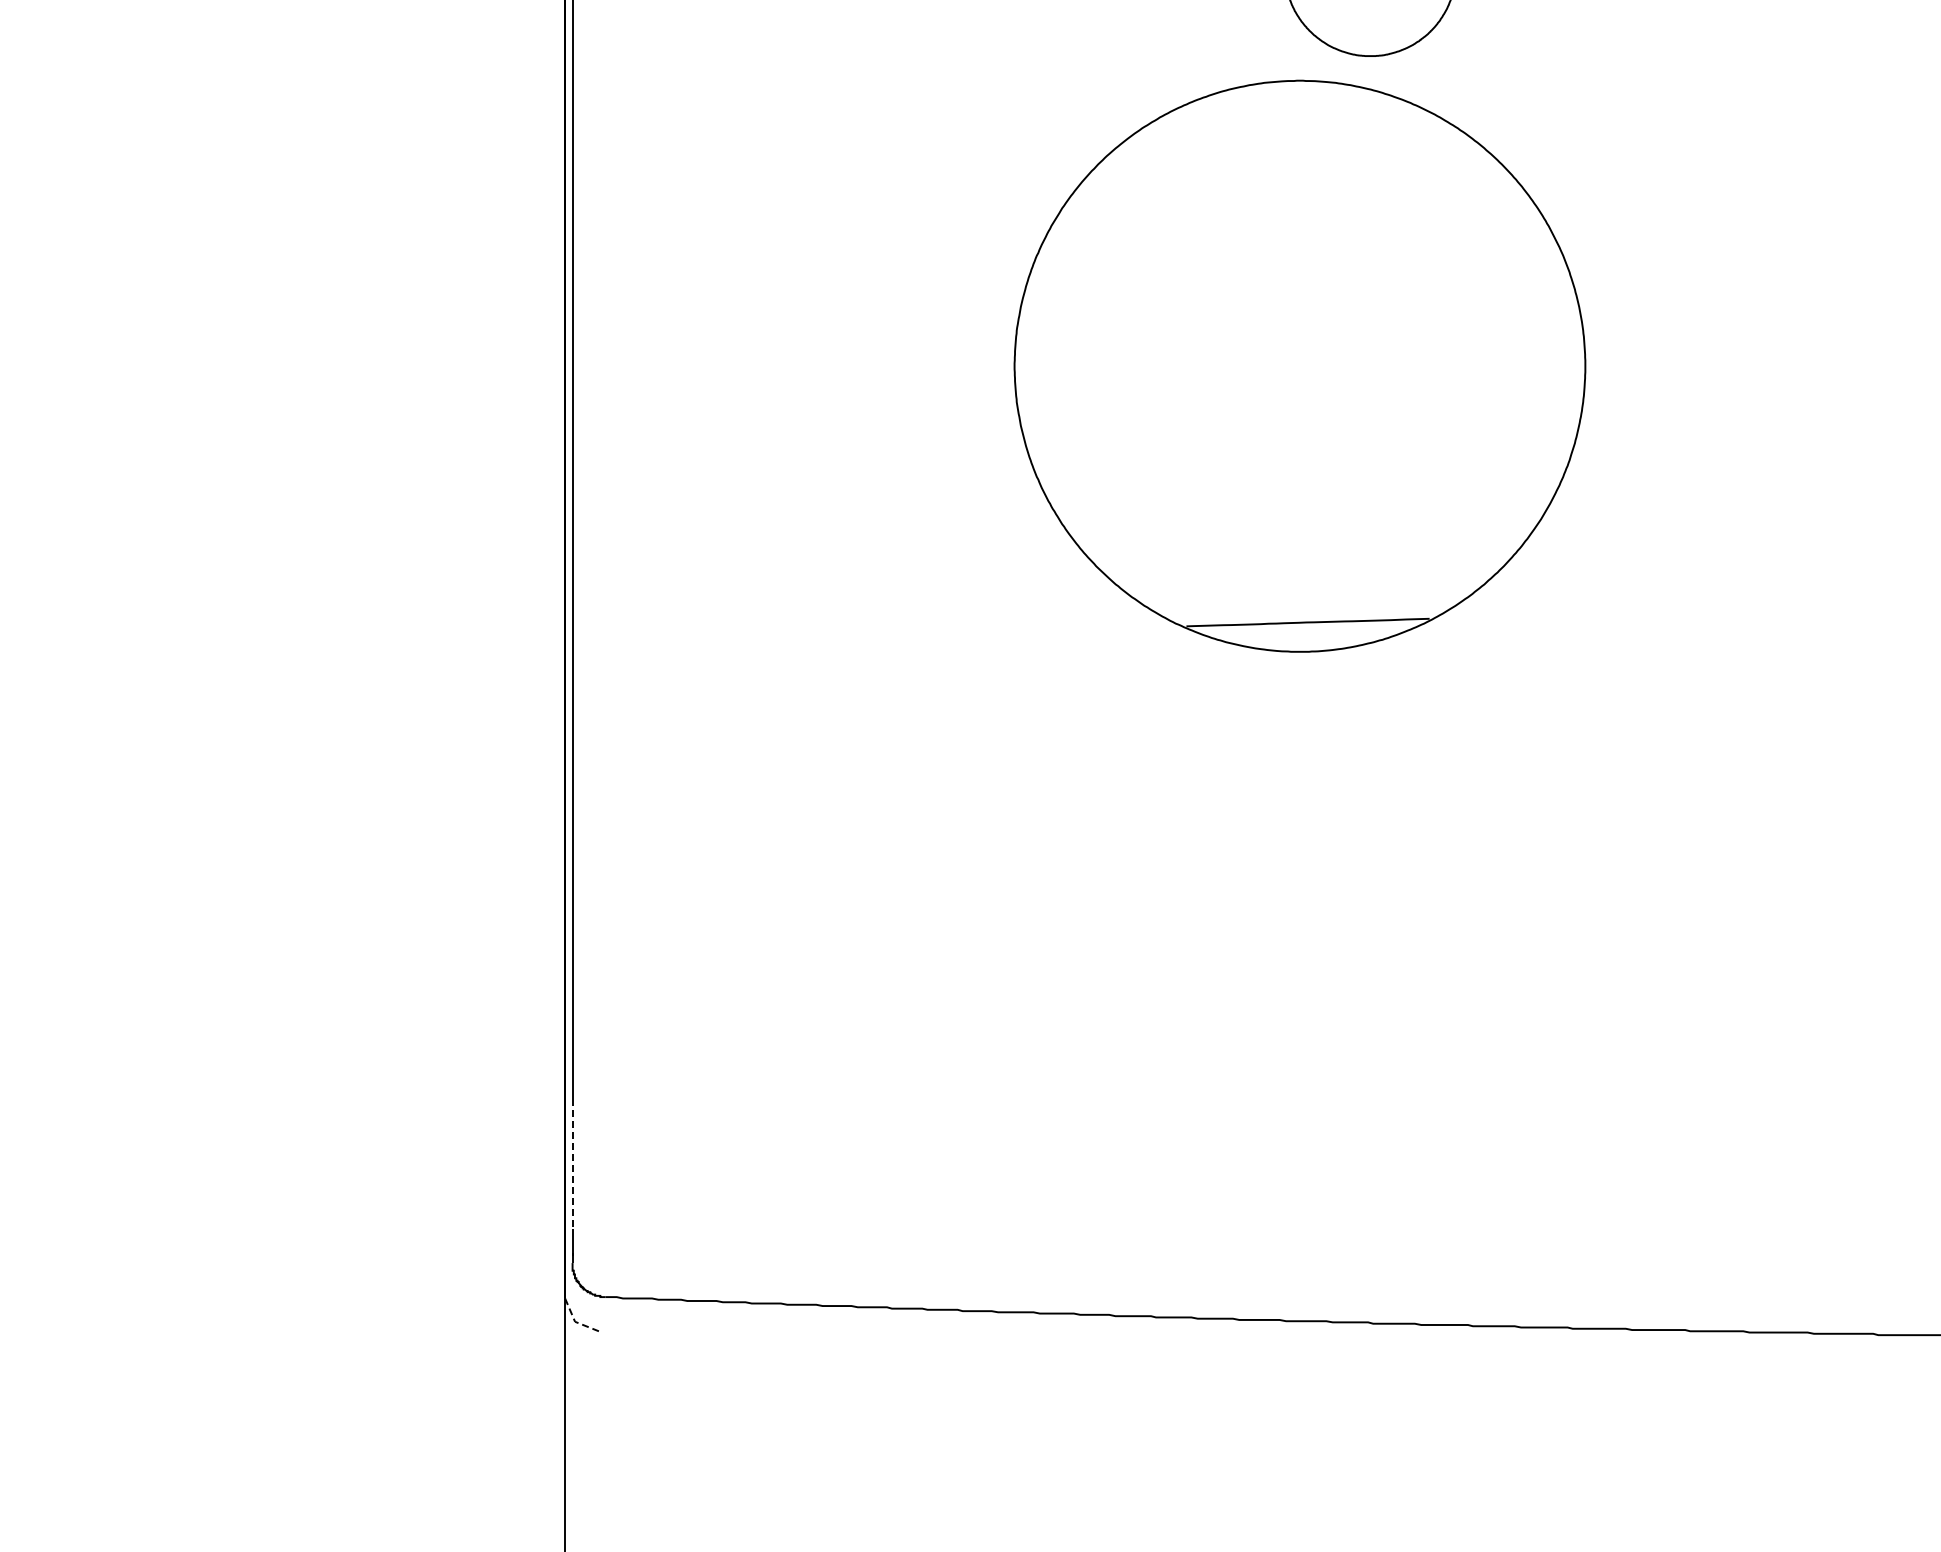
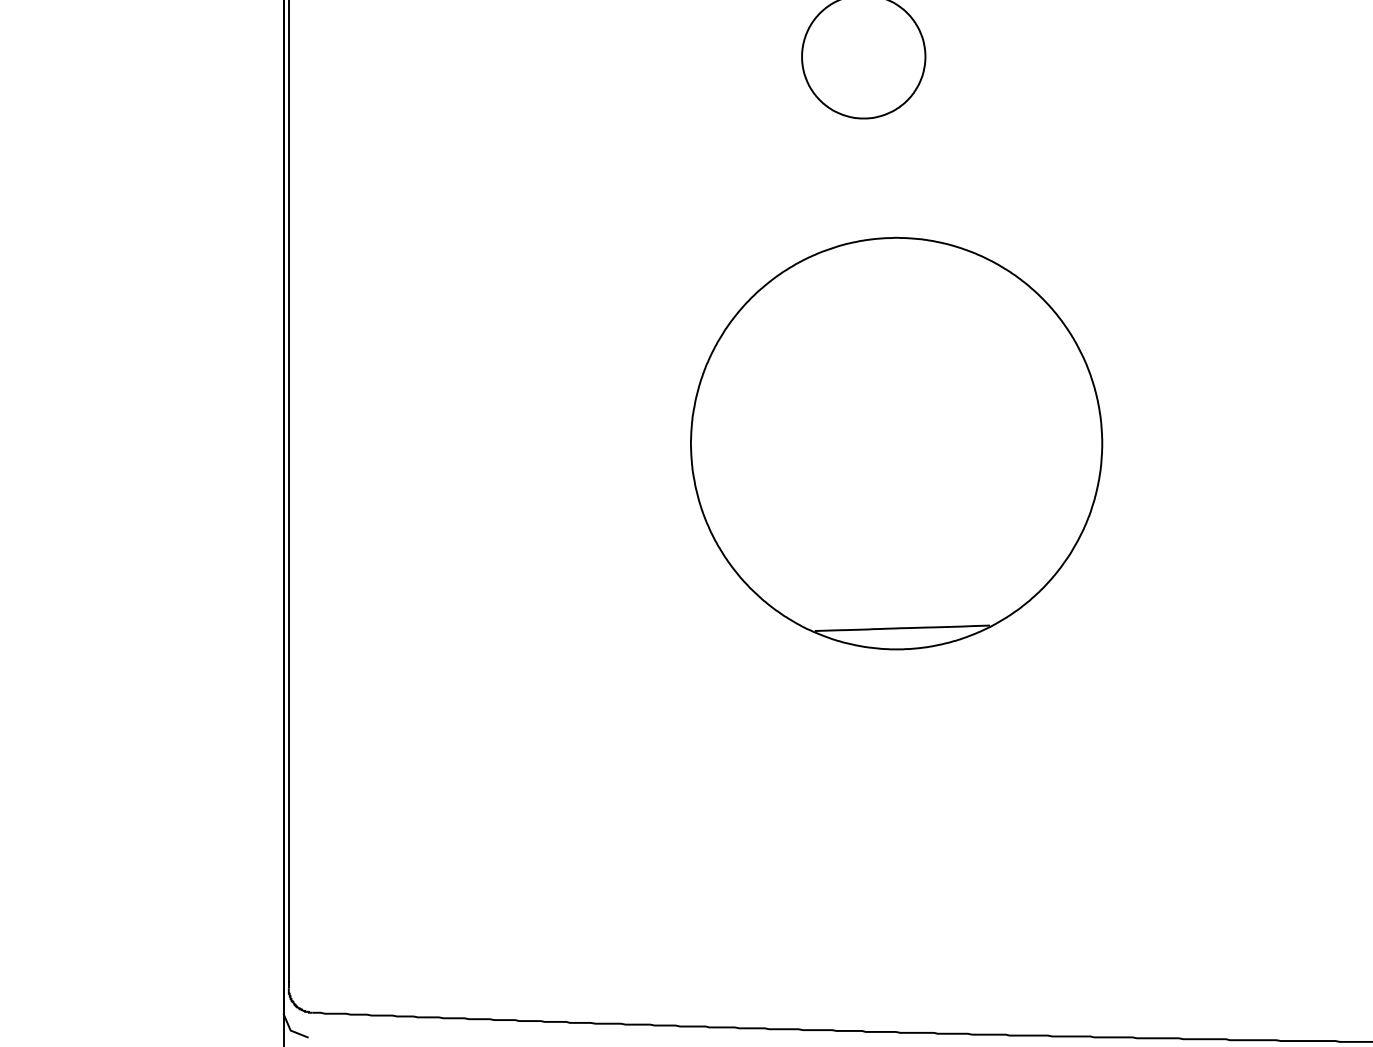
part: (1299, 365) -> (896, 443), moved
line: (572, 1164) -> (288, 917), dashed -> solid
line: (575, 1321) -> (290, 1030), dashed -> solid

